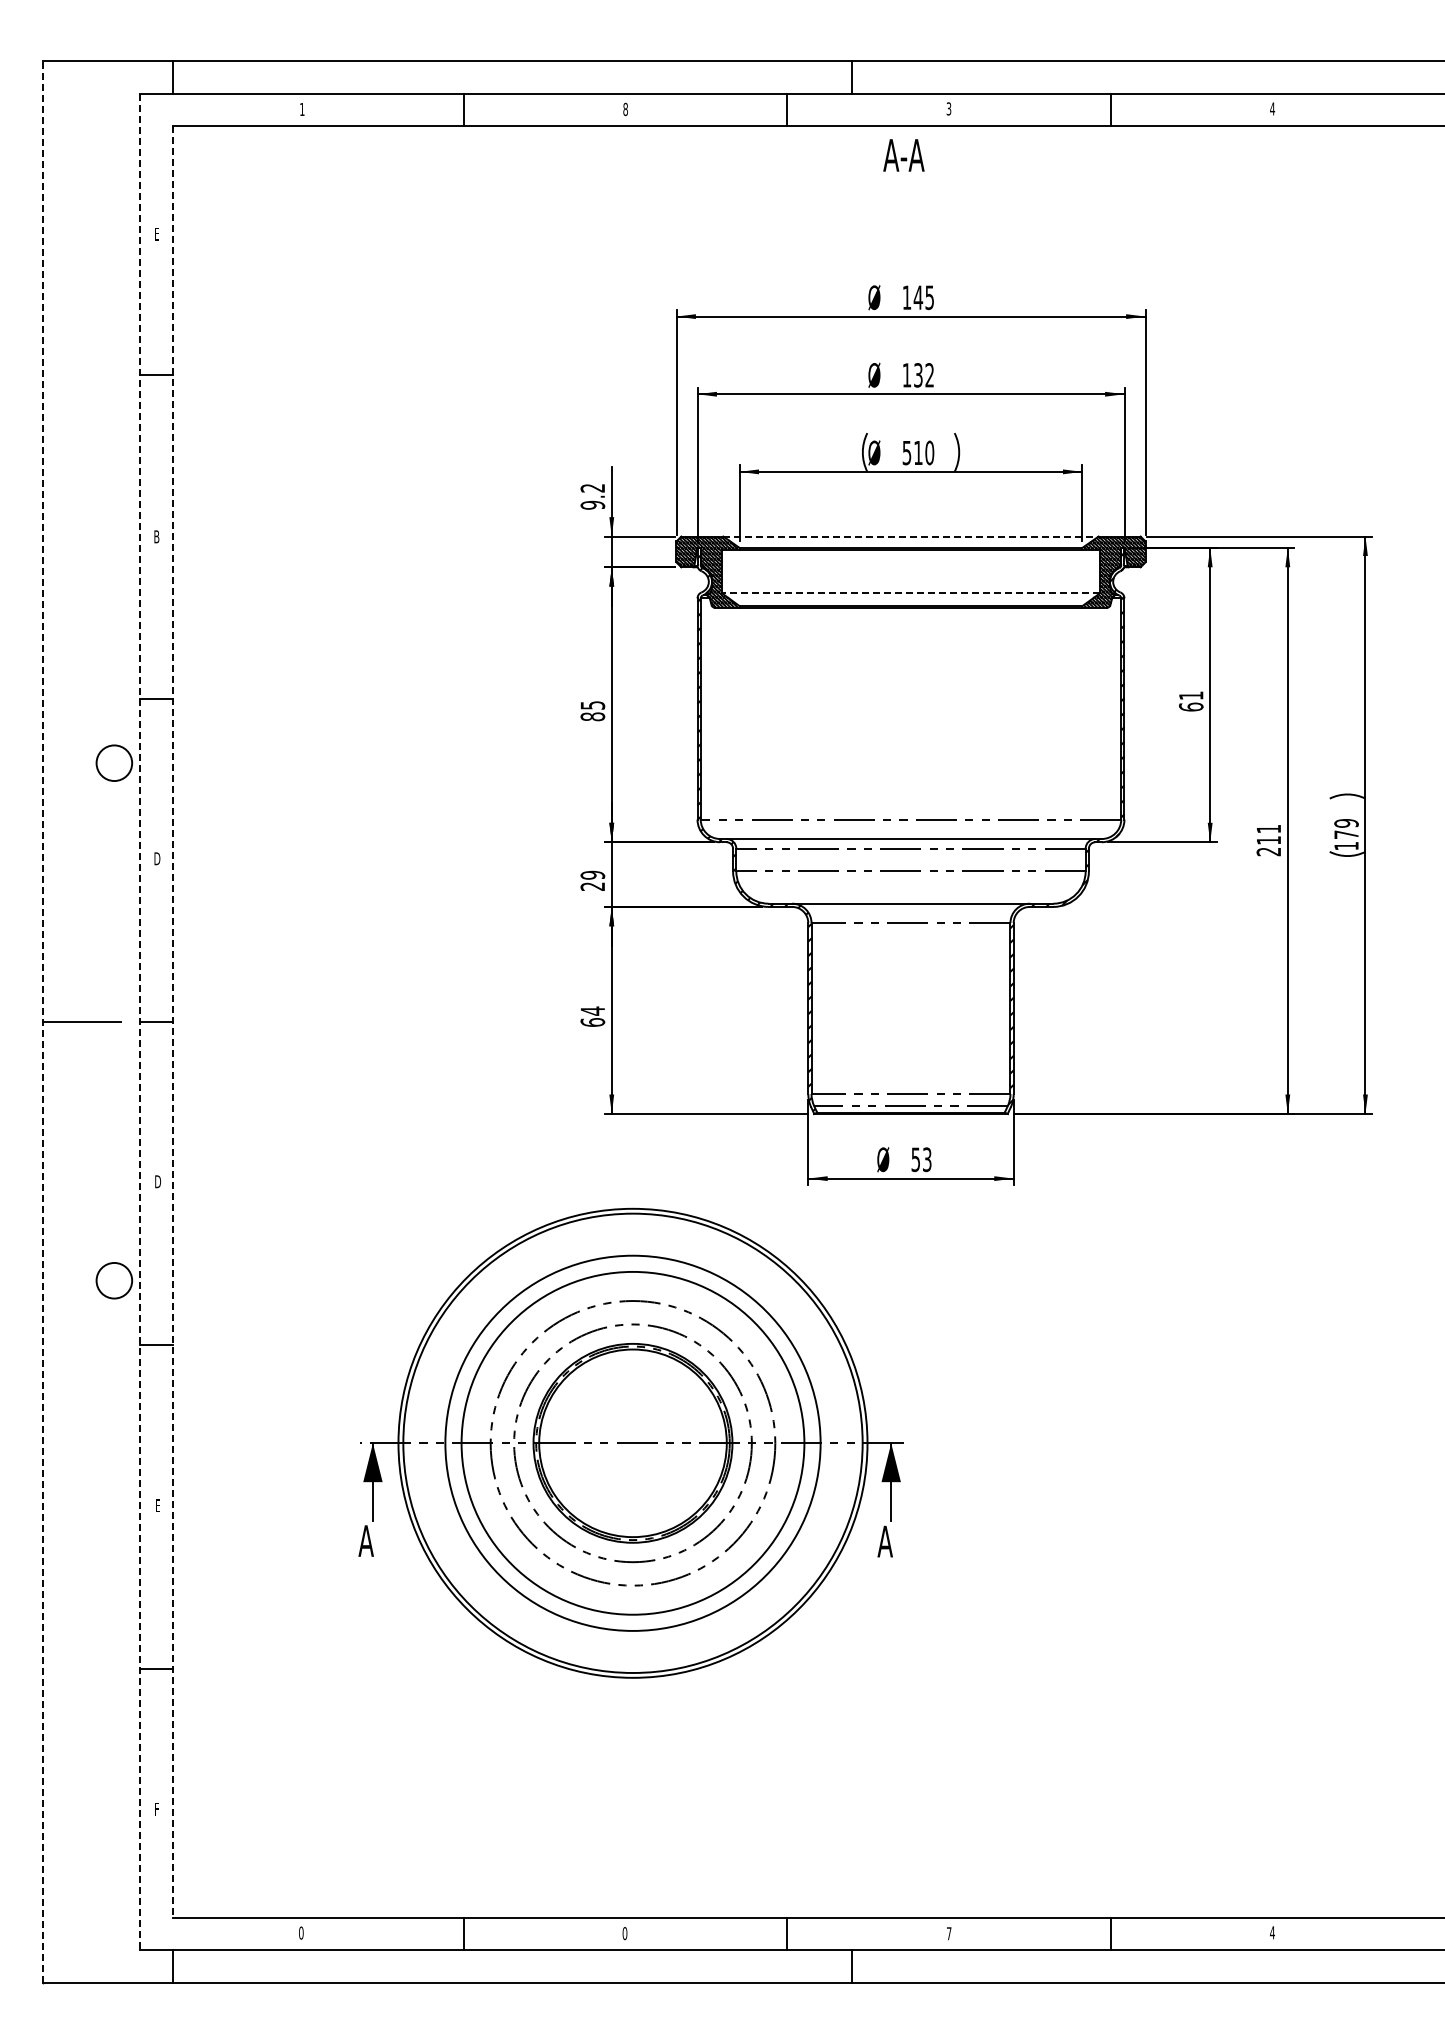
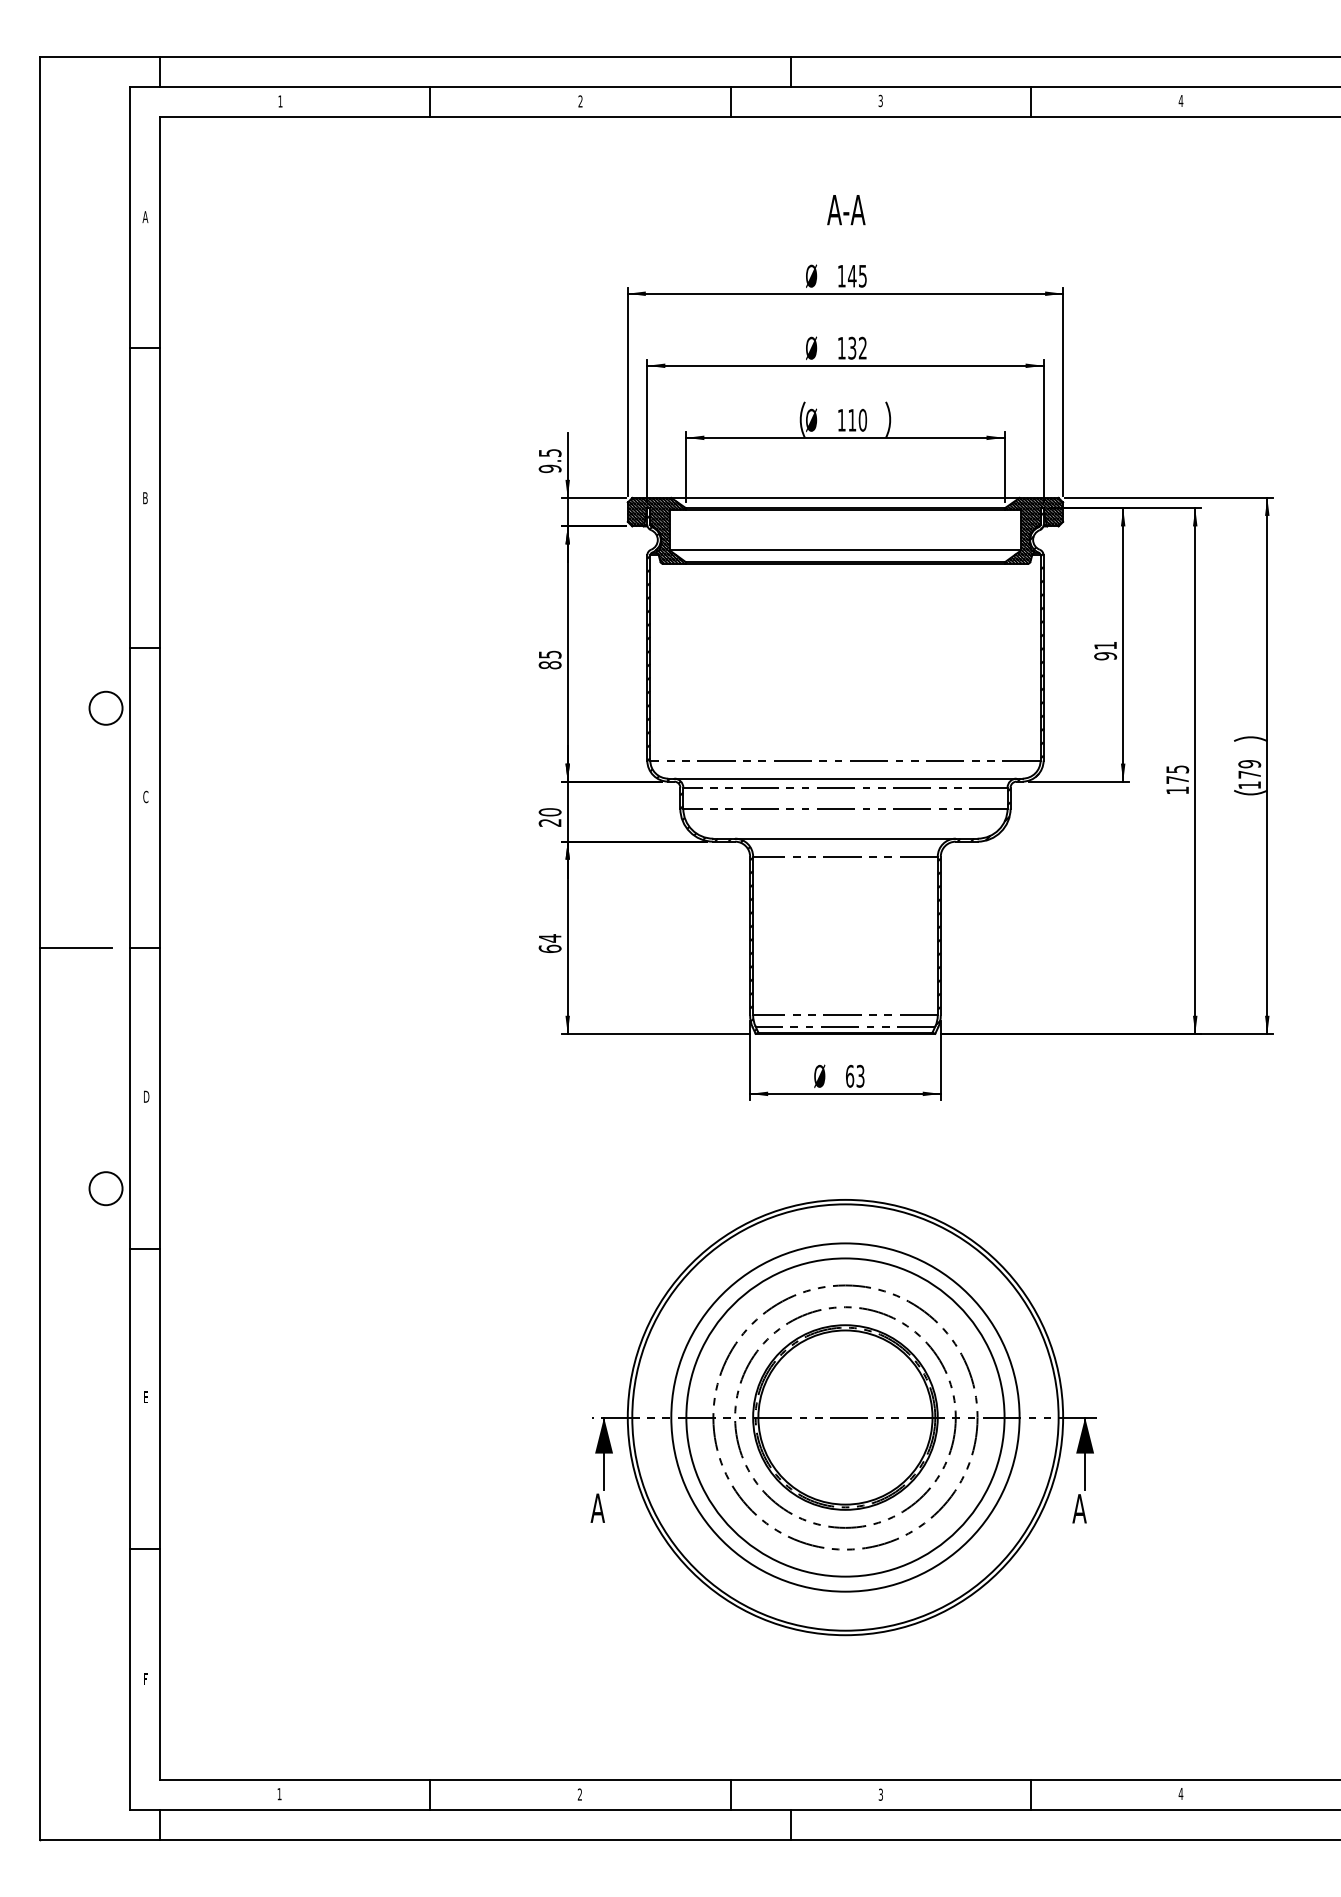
text: (625, 109) -> (580, 101), 8 -> 2
text: (903, 155) -> (845, 210), moved
text: (156, 233) -> (145, 216), E -> A
text: (906, 453) -> (841, 420), 510 -> 110
text: (592, 488) -> (549, 453), 9.2 -> 9.5
line: (911, 536) -> (845, 497), dashed -> solid
line: (910, 593) -> (845, 550), dashed -> solid
text: (1191, 706) -> (1105, 655), 61 -> 91
text: (1268, 840) -> (1177, 780), 211 -> 175
text: (157, 858) -> (146, 796), D -> C
text: (592, 875) -> (549, 812), 29 -> 20
line: (43, 1021) -> (40, 948), dashed -> solid
line: (172, 1021) -> (159, 948), dashed -> solid
line: (140, 1022) -> (130, 948), dashed -> solid
text: (915, 1159) -> (849, 1076), 53 -> 63
part: (630, 1442) -> (843, 1416), moved
text: (301, 1932) -> (279, 1793), 0 -> 1
text: (624, 1933) -> (579, 1794), 0 -> 2
text: (948, 1933) -> (880, 1794), 7 -> 3

